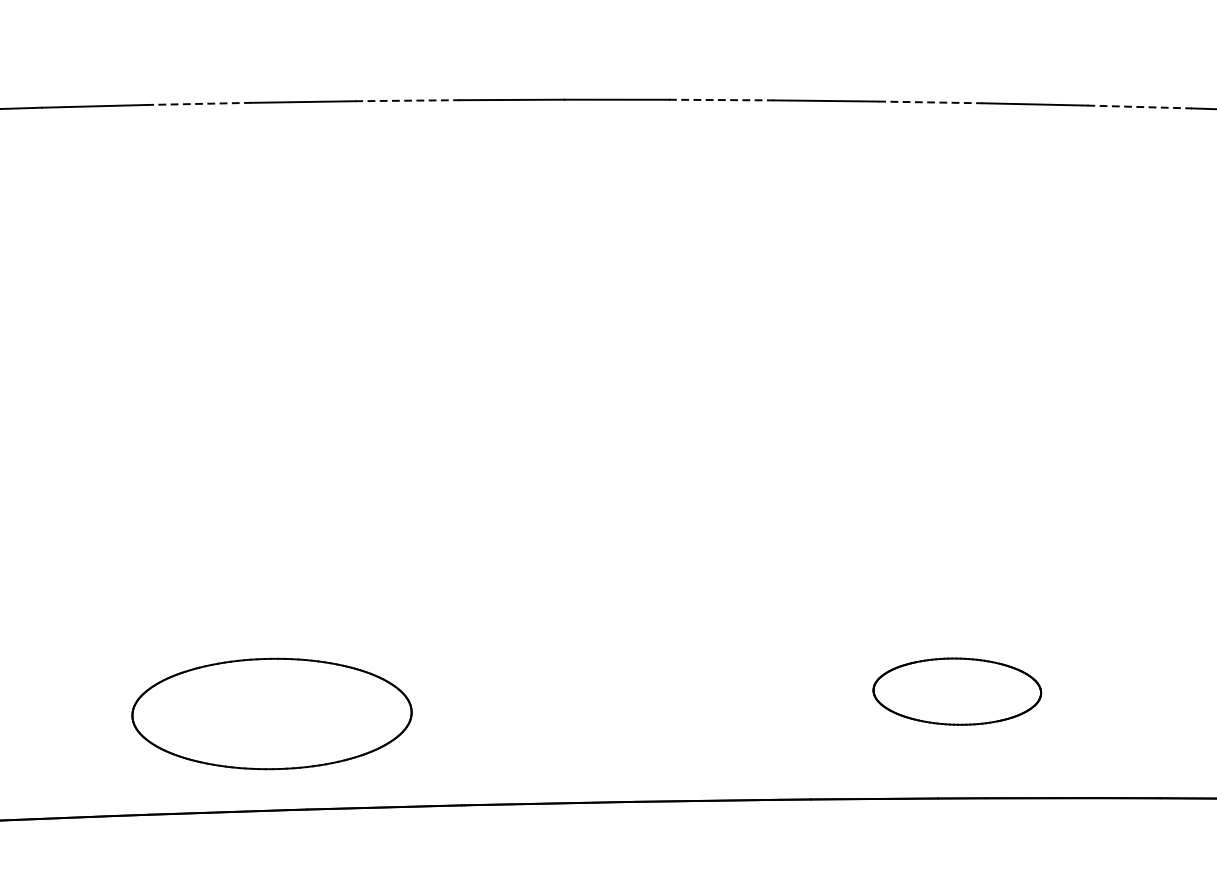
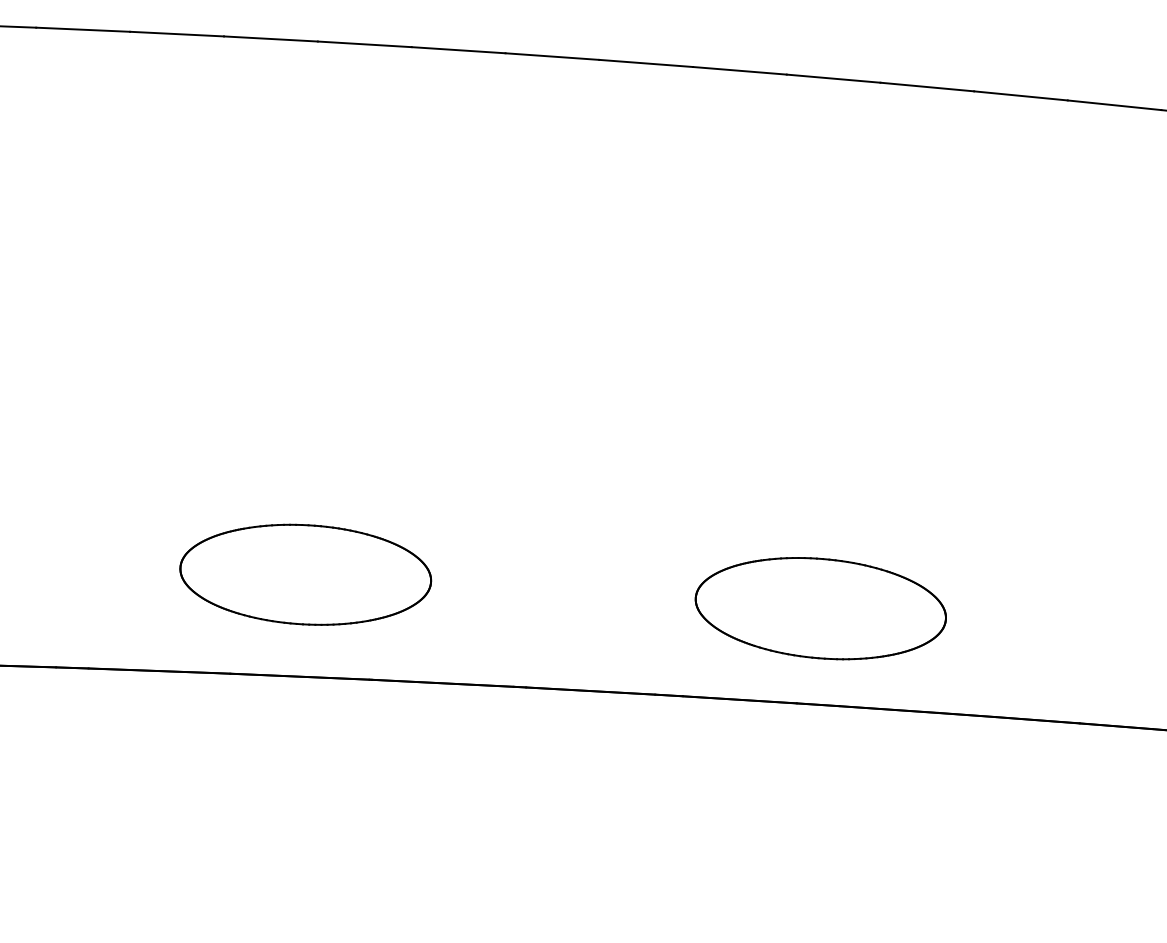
line: (407, 100) -> (364, 44), dashed -> solid
line: (721, 100) -> (646, 63), dashed -> solid
line: (931, 102) -> (834, 78), dashed -> solid
line: (199, 104) -> (177, 34), dashed -> solid
line: (1140, 106) -> (1021, 95), dashed -> solid
part: (957, 691) -> (820, 608), size x1.67
part: (271, 713) -> (305, 574), moved

